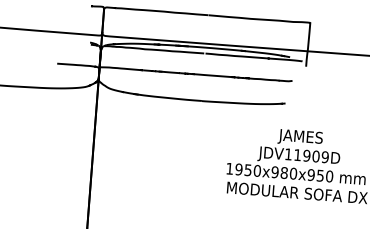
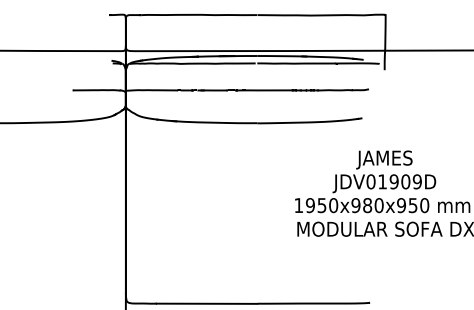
text: (288, 154) -> (370, 181), JDV11909D -> JDV01909D

